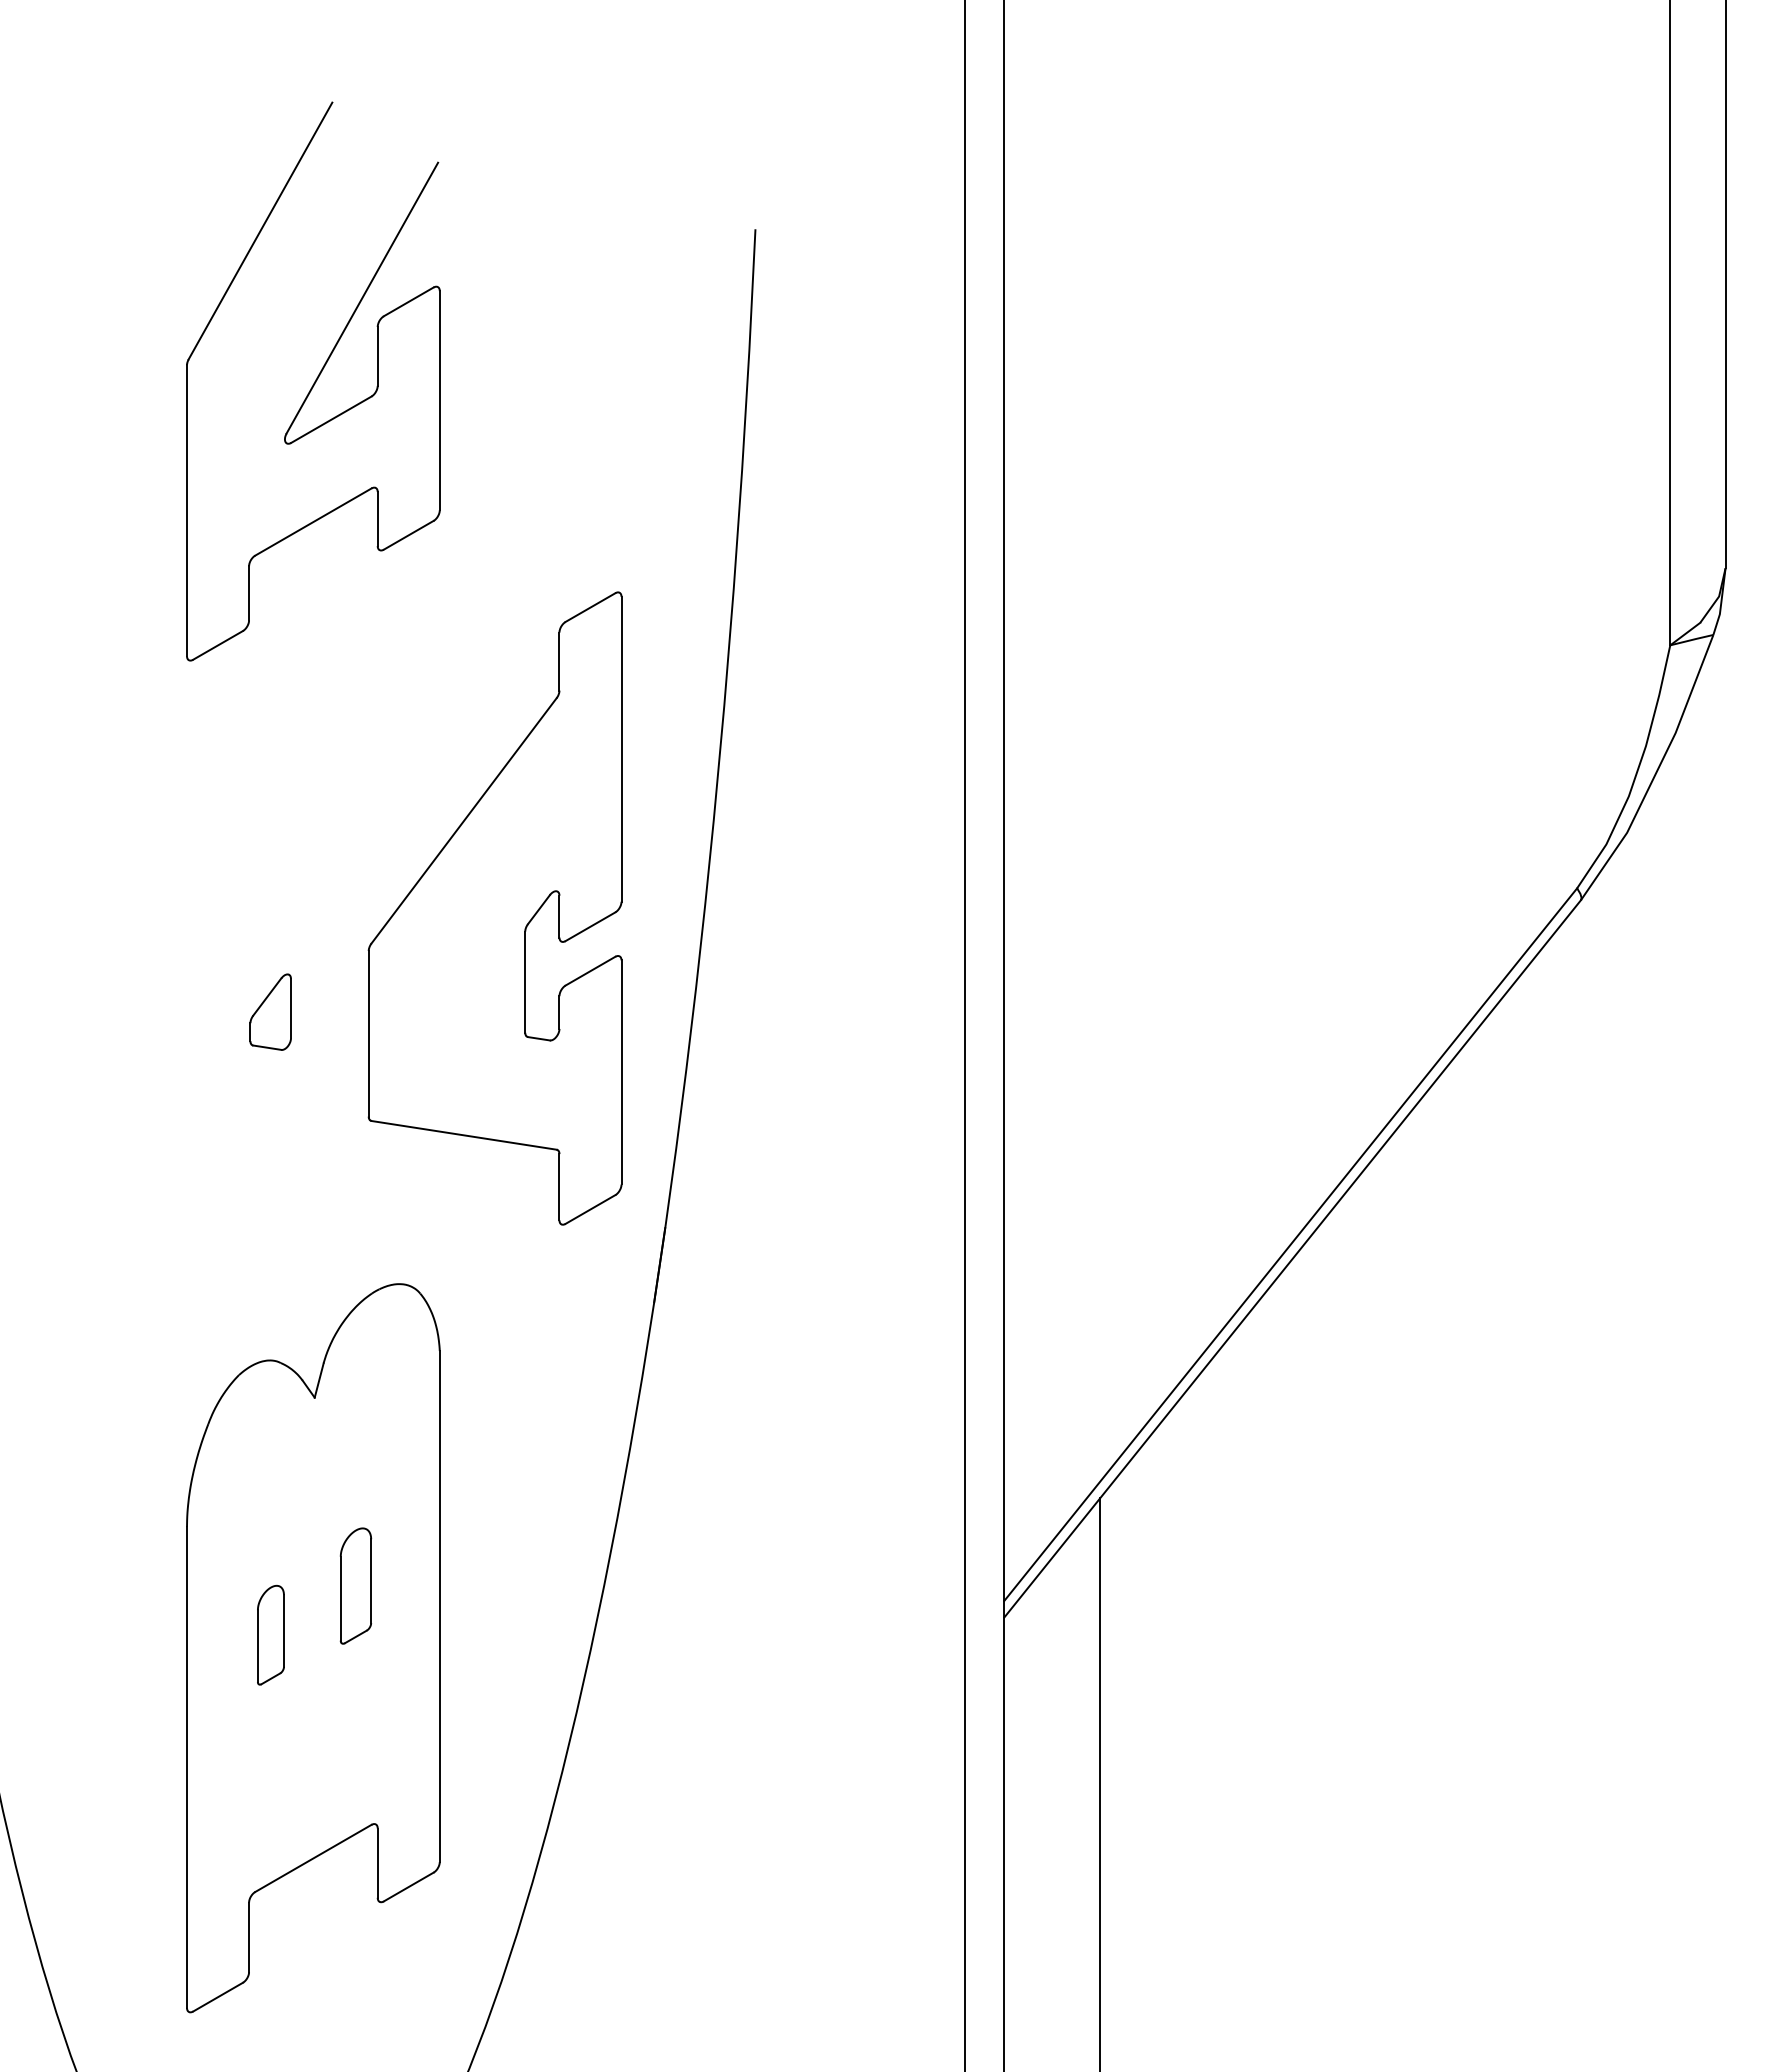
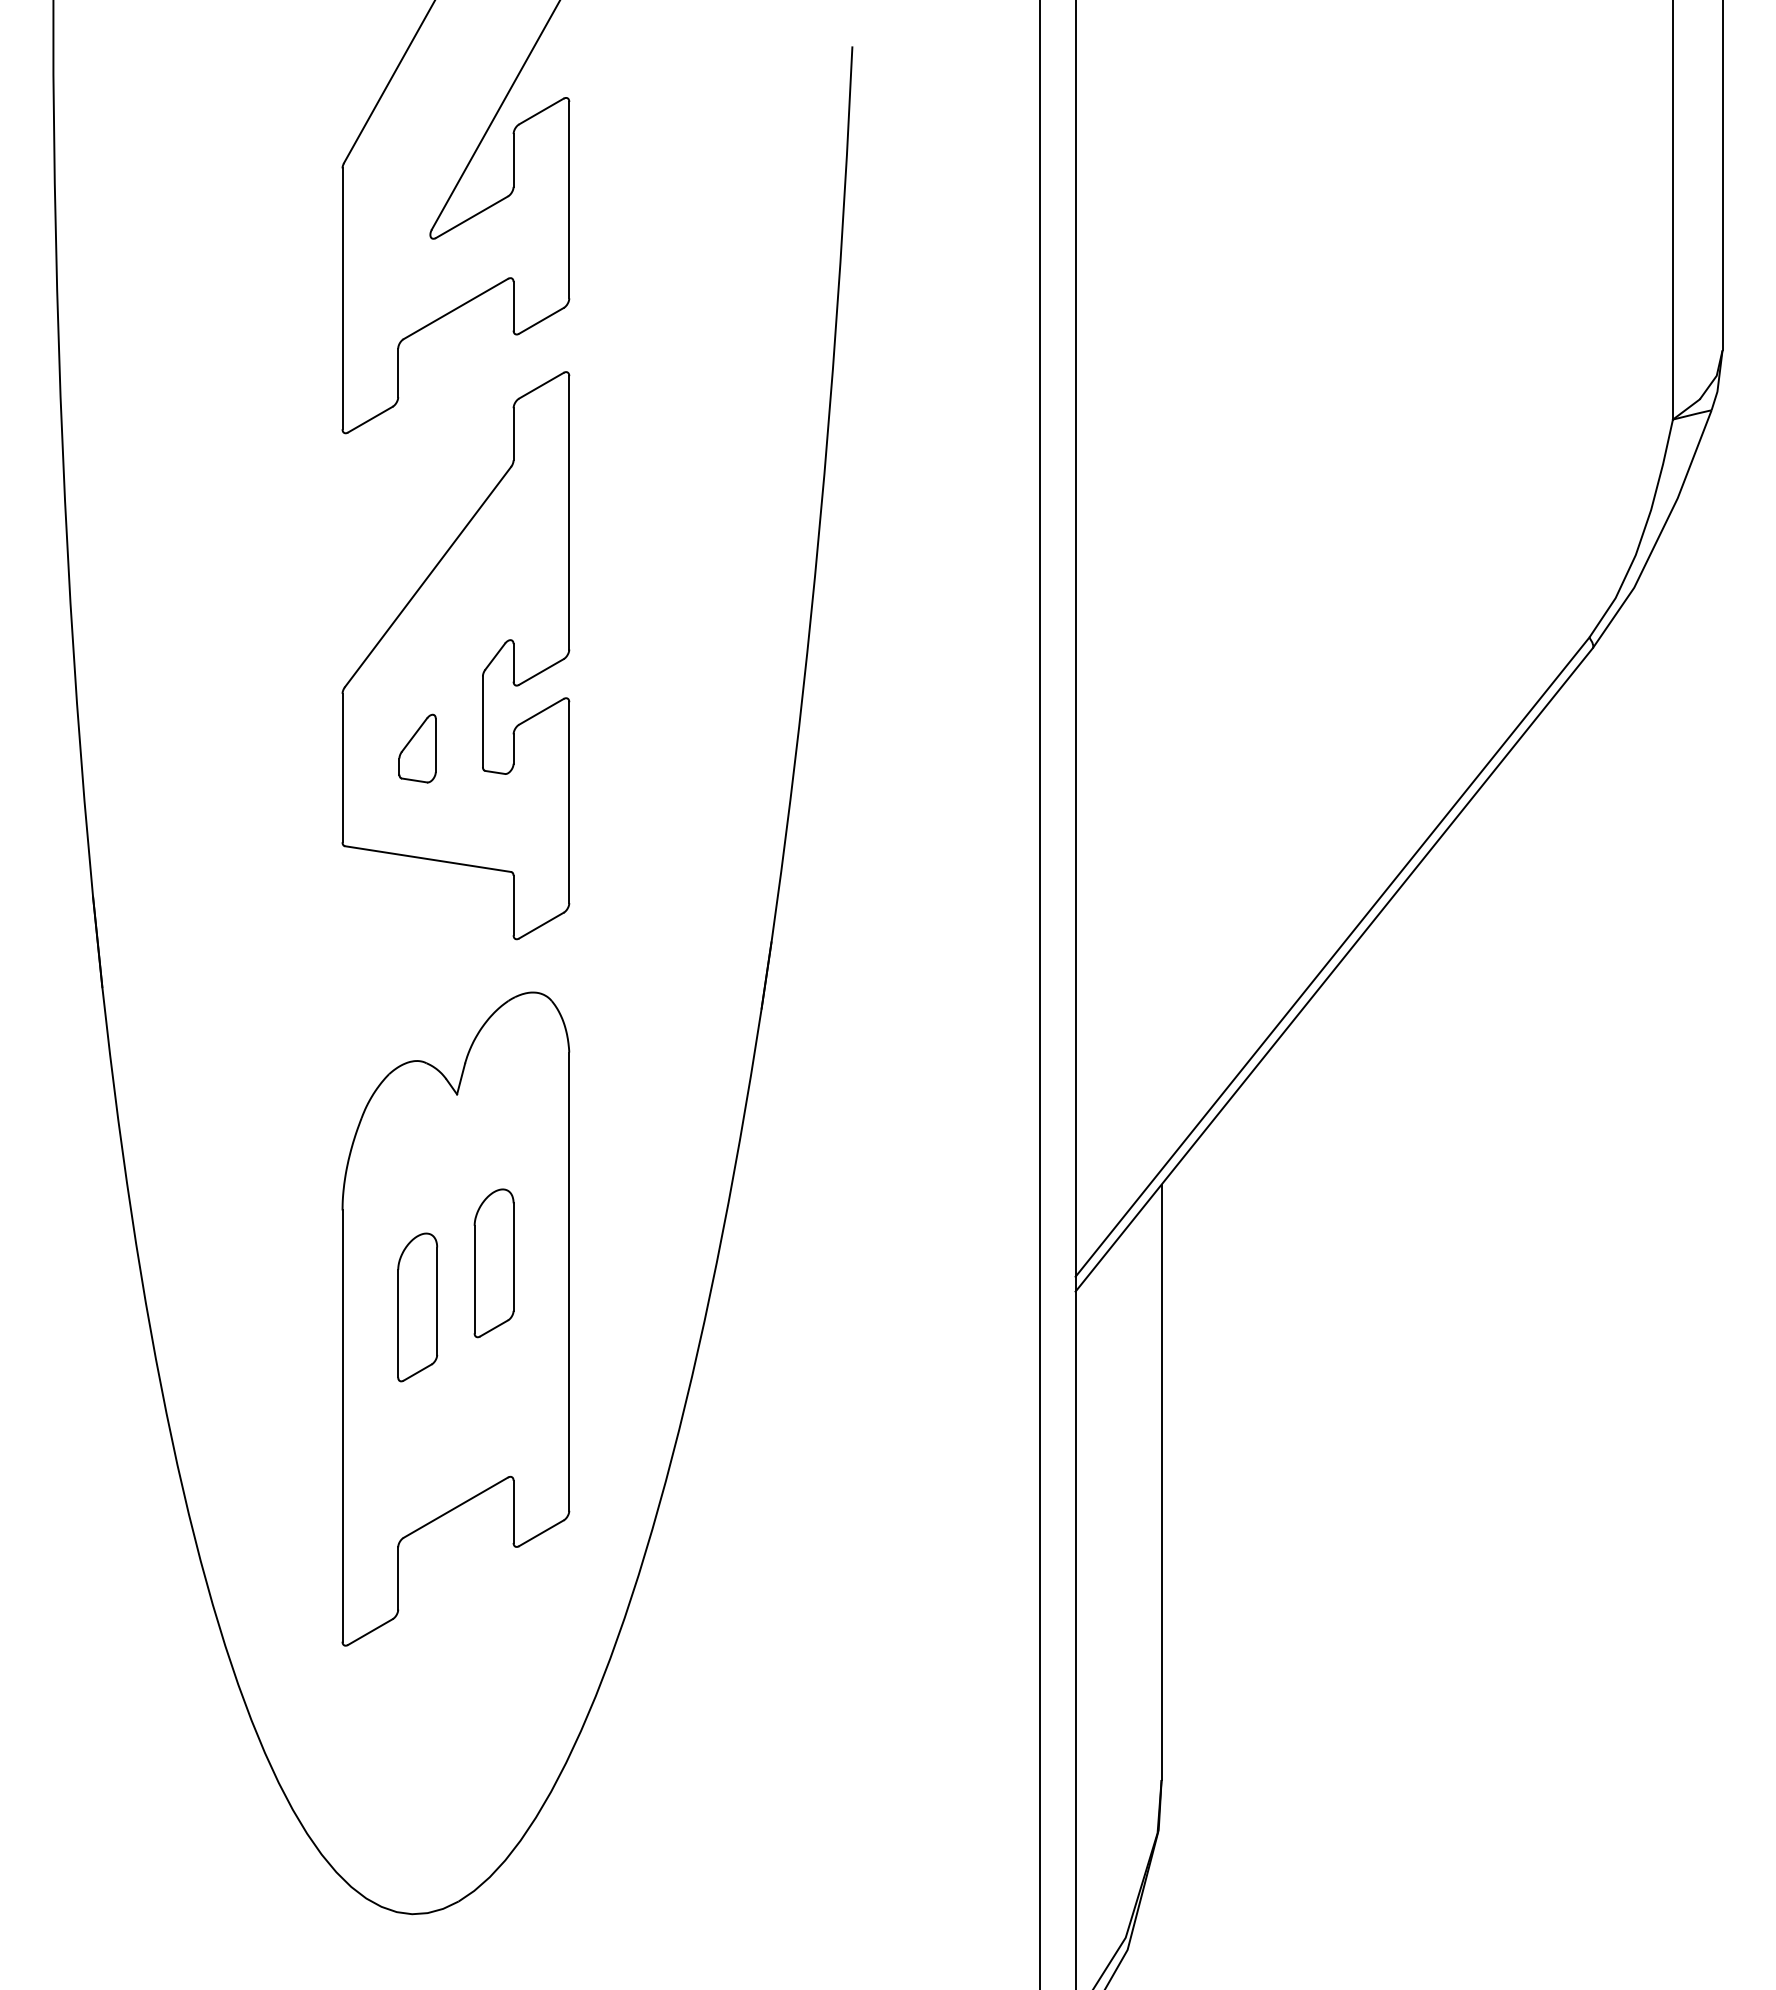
part: (494, 908) -> (455, 655), moved
part: (355, 1586) -> (493, 1263), size x1.43
part: (270, 1635) -> (417, 1307), size x1.67

